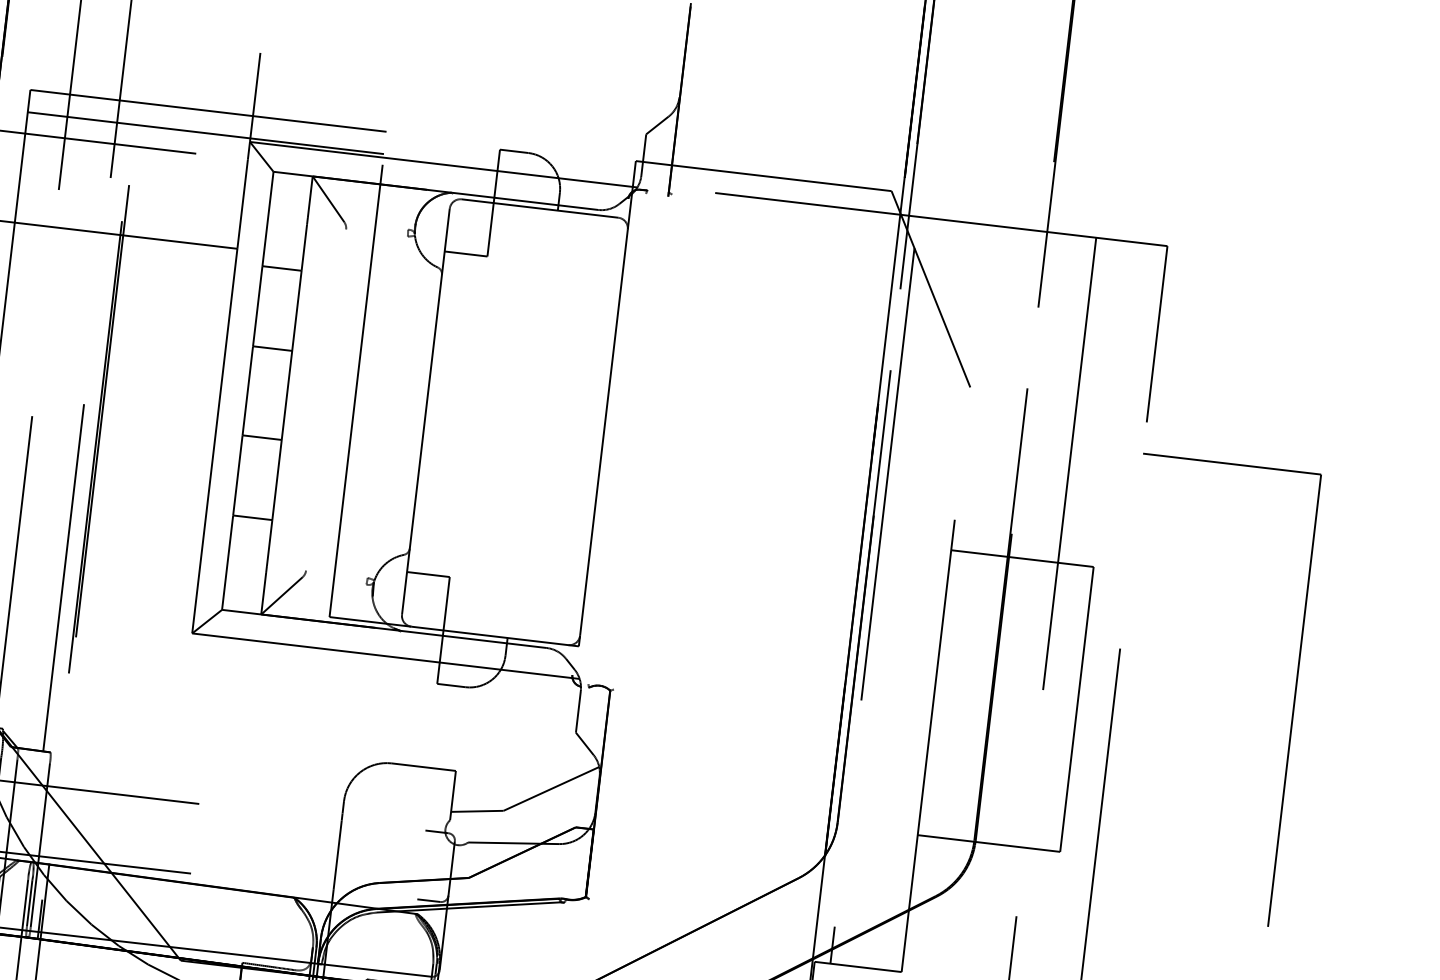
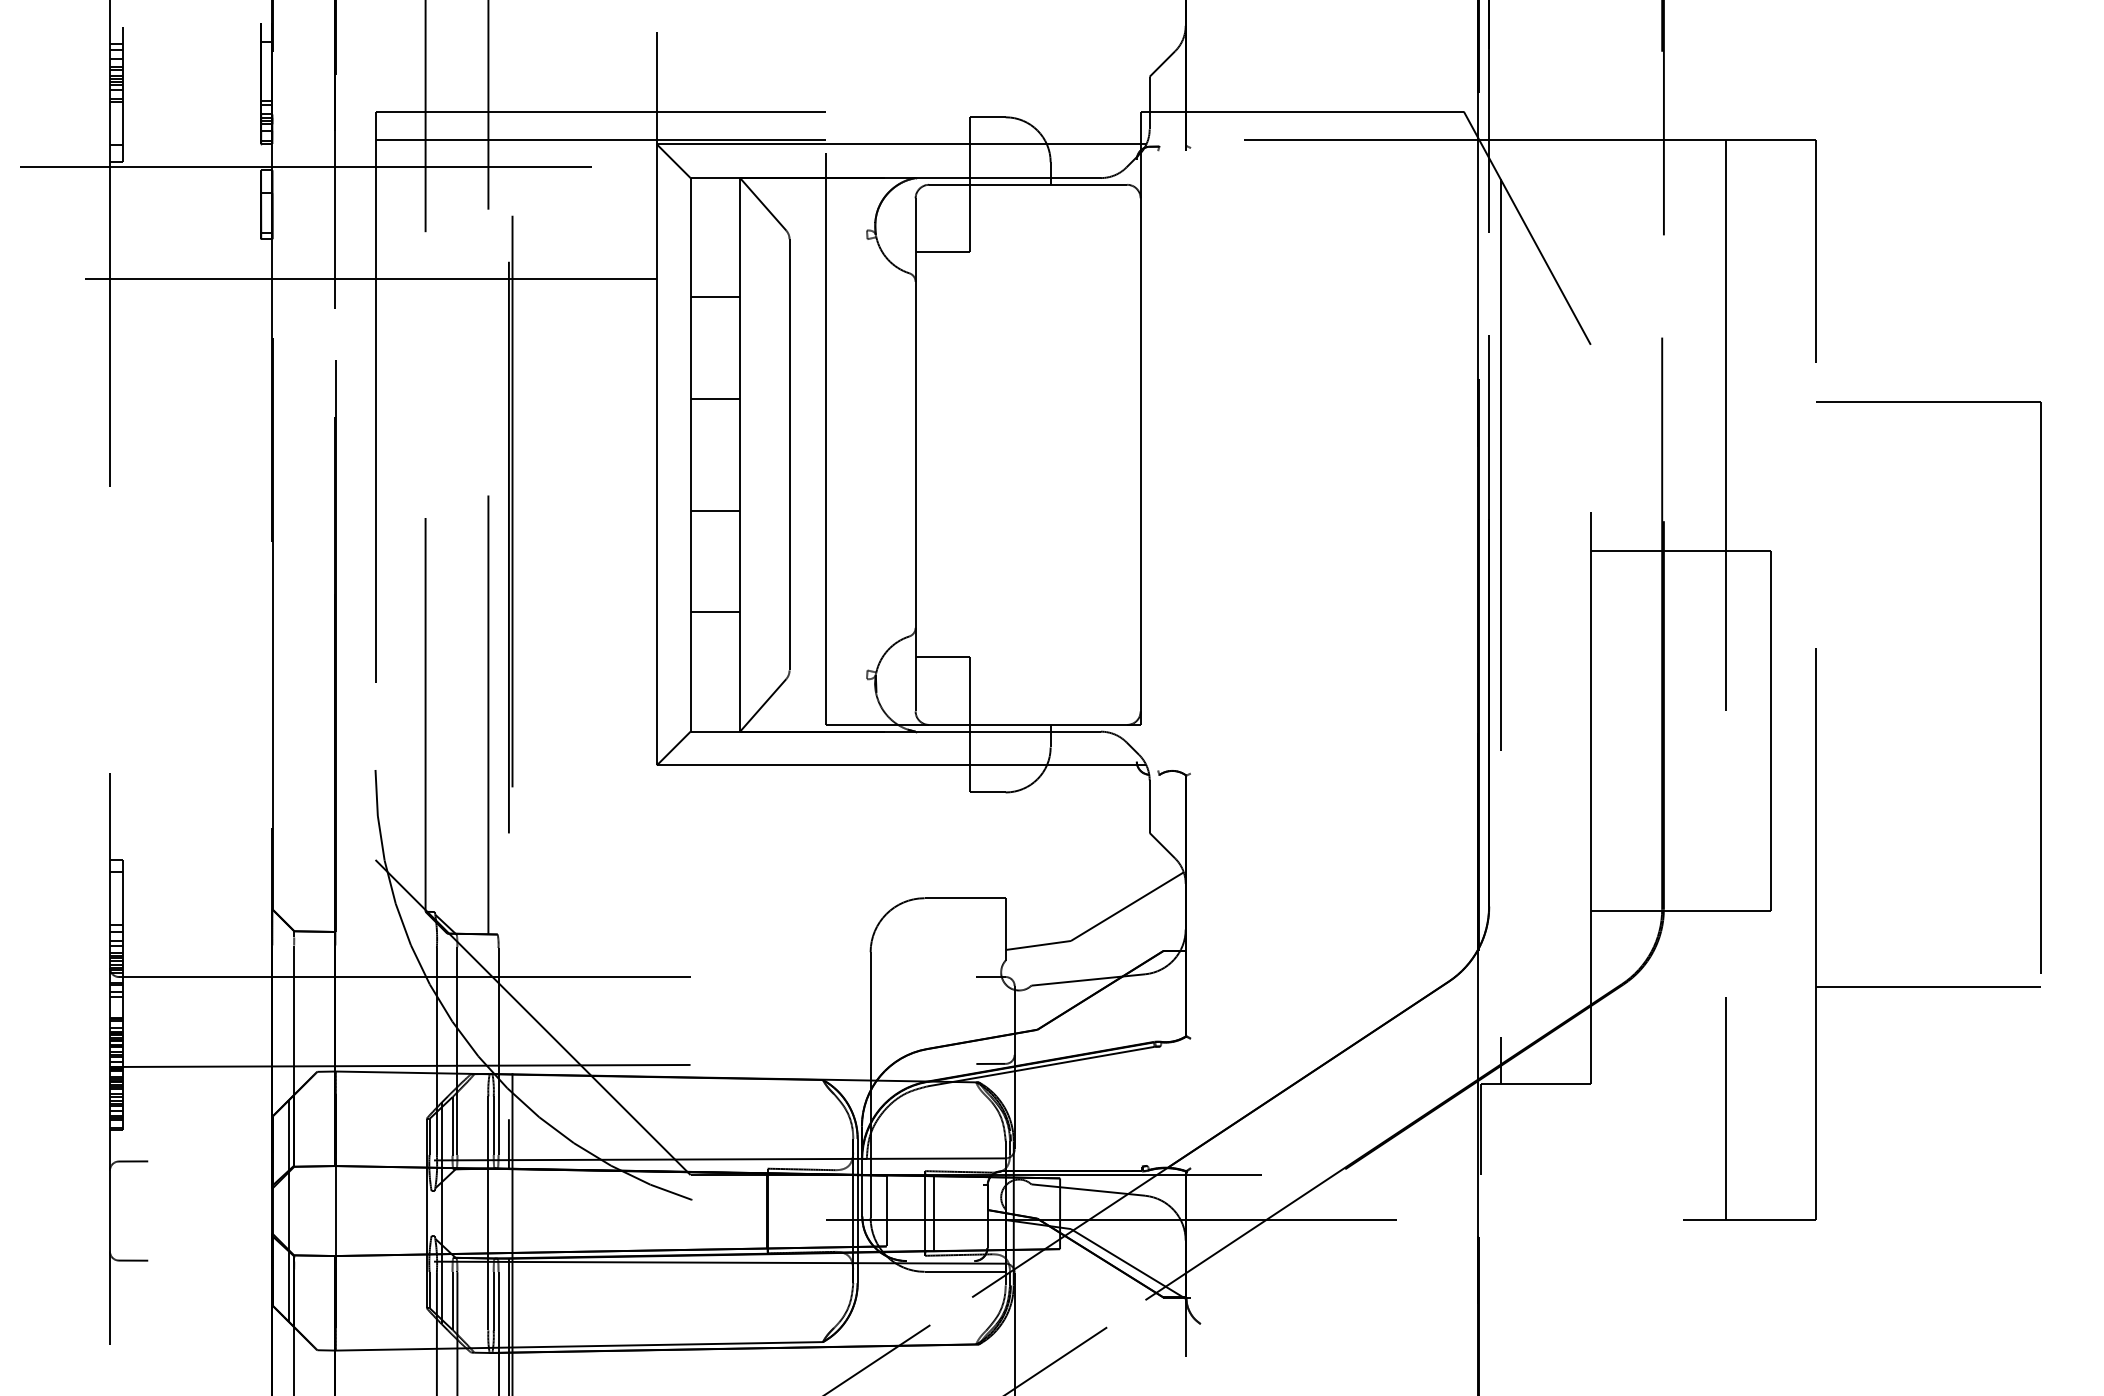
line: (326, 399) -> (789, 454), added
line: (1177, 927) -> (1927, 987), added

